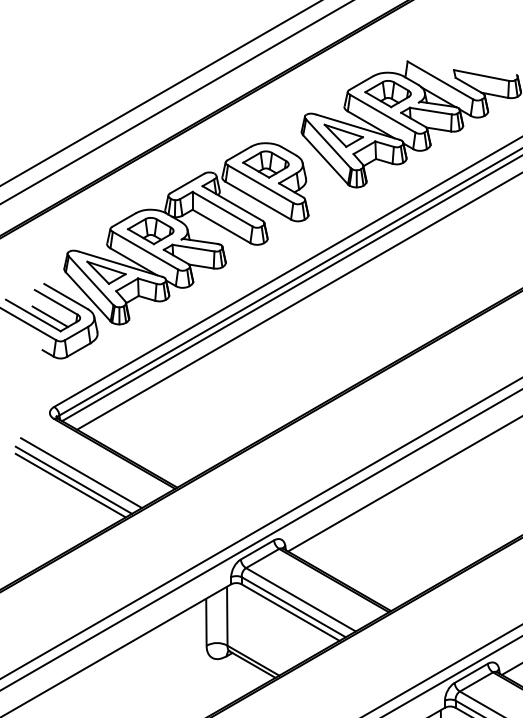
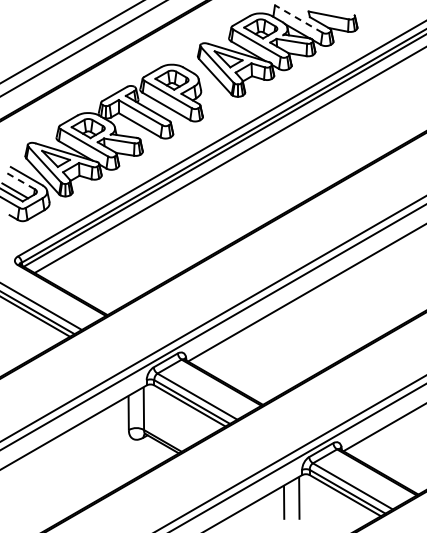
line: (439, 79) -> (298, 18), solid -> dashed
line: (56, 302) -> (19, 180), solid -> dashed

